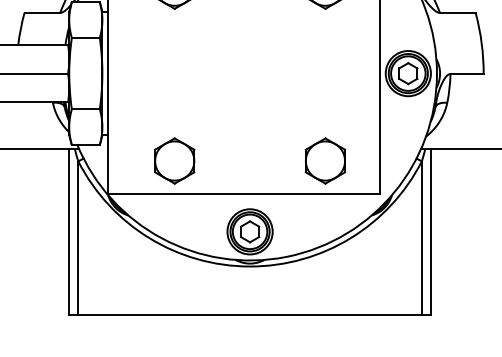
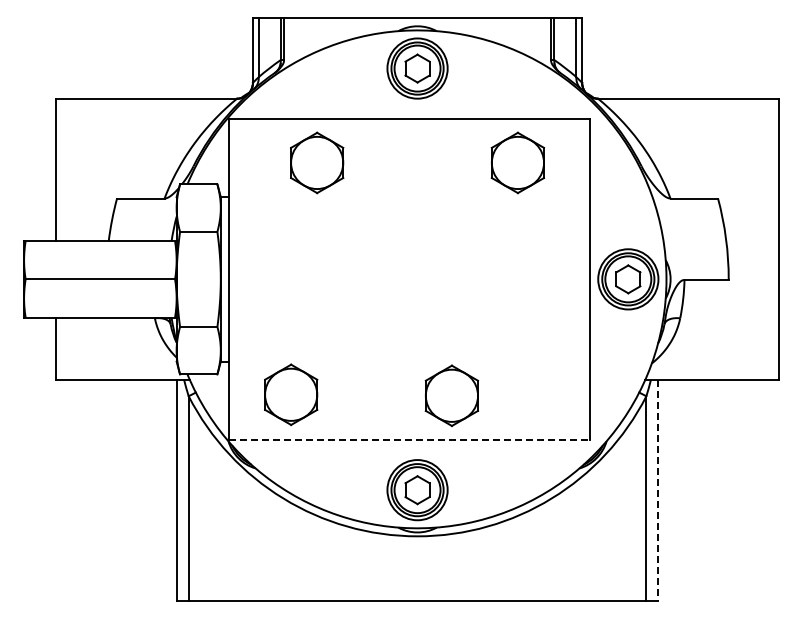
part: (174, 160) -> (291, 394), moved
part: (325, 160) -> (451, 395), moved
line: (244, 193) -> (409, 439), solid -> dashed
line: (430, 232) -> (658, 490), solid -> dashed

